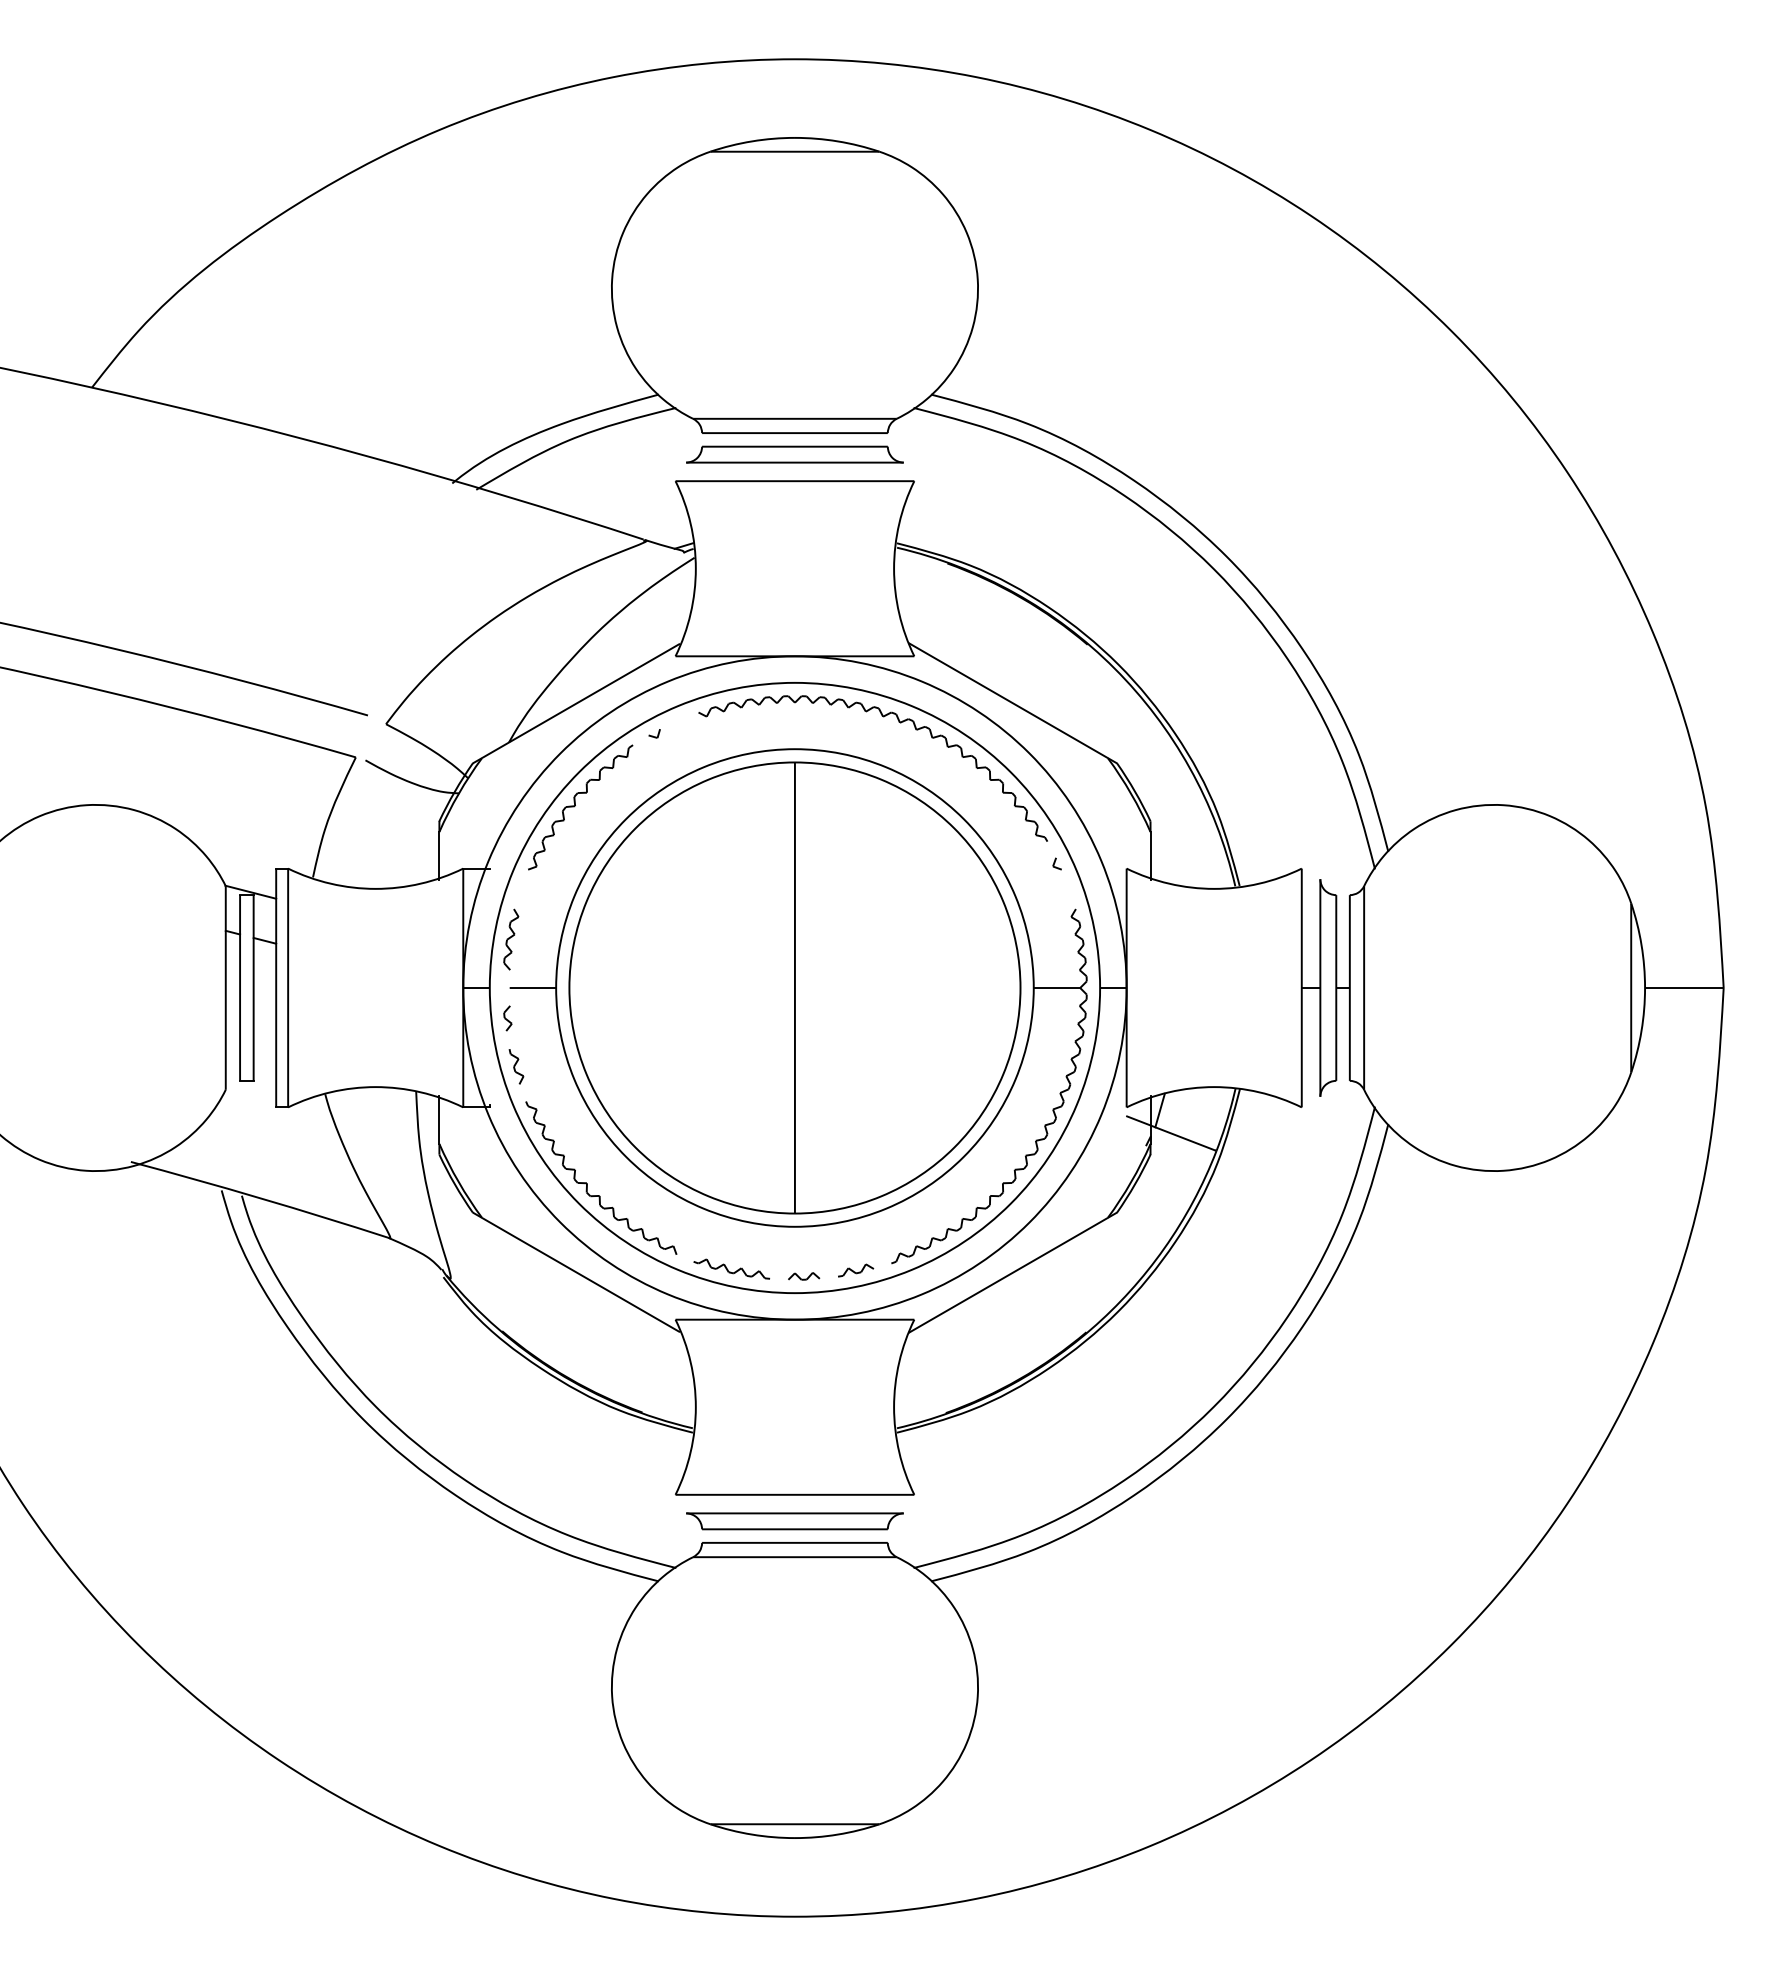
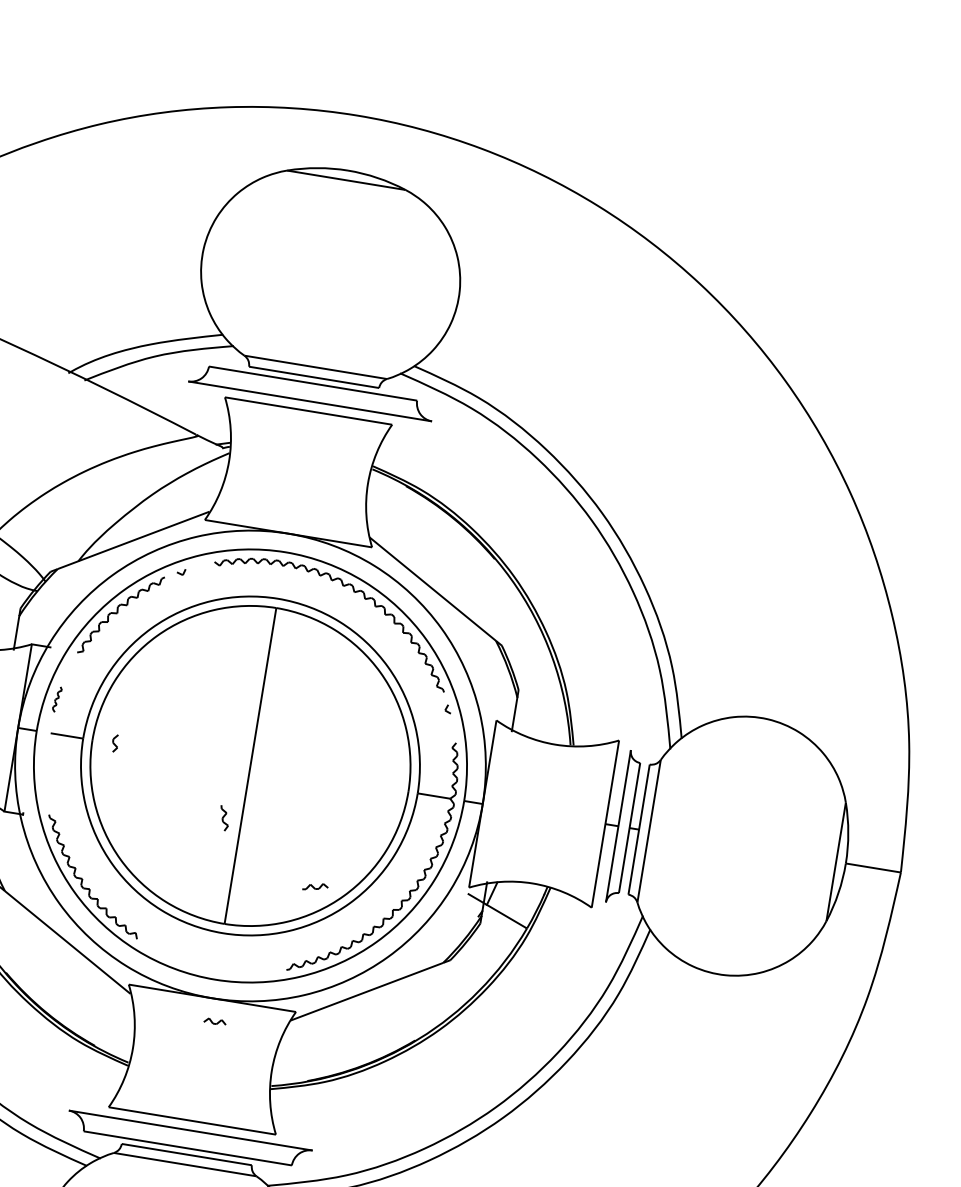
part: (794, 454) -> (311, 392), size x1.6
part: (511, 939) -> (57, 699), size x0.6
part: (507, 1018) -> (115, 743), moved
part: (516, 1066) -> (224, 818), moved
part: (731, 1268) -> (173, 955), removed
part: (856, 1270) -> (315, 887), moved
part: (804, 1276) -> (215, 1021), moved
part: (794, 1521) -> (188, 1139), size x1.6

